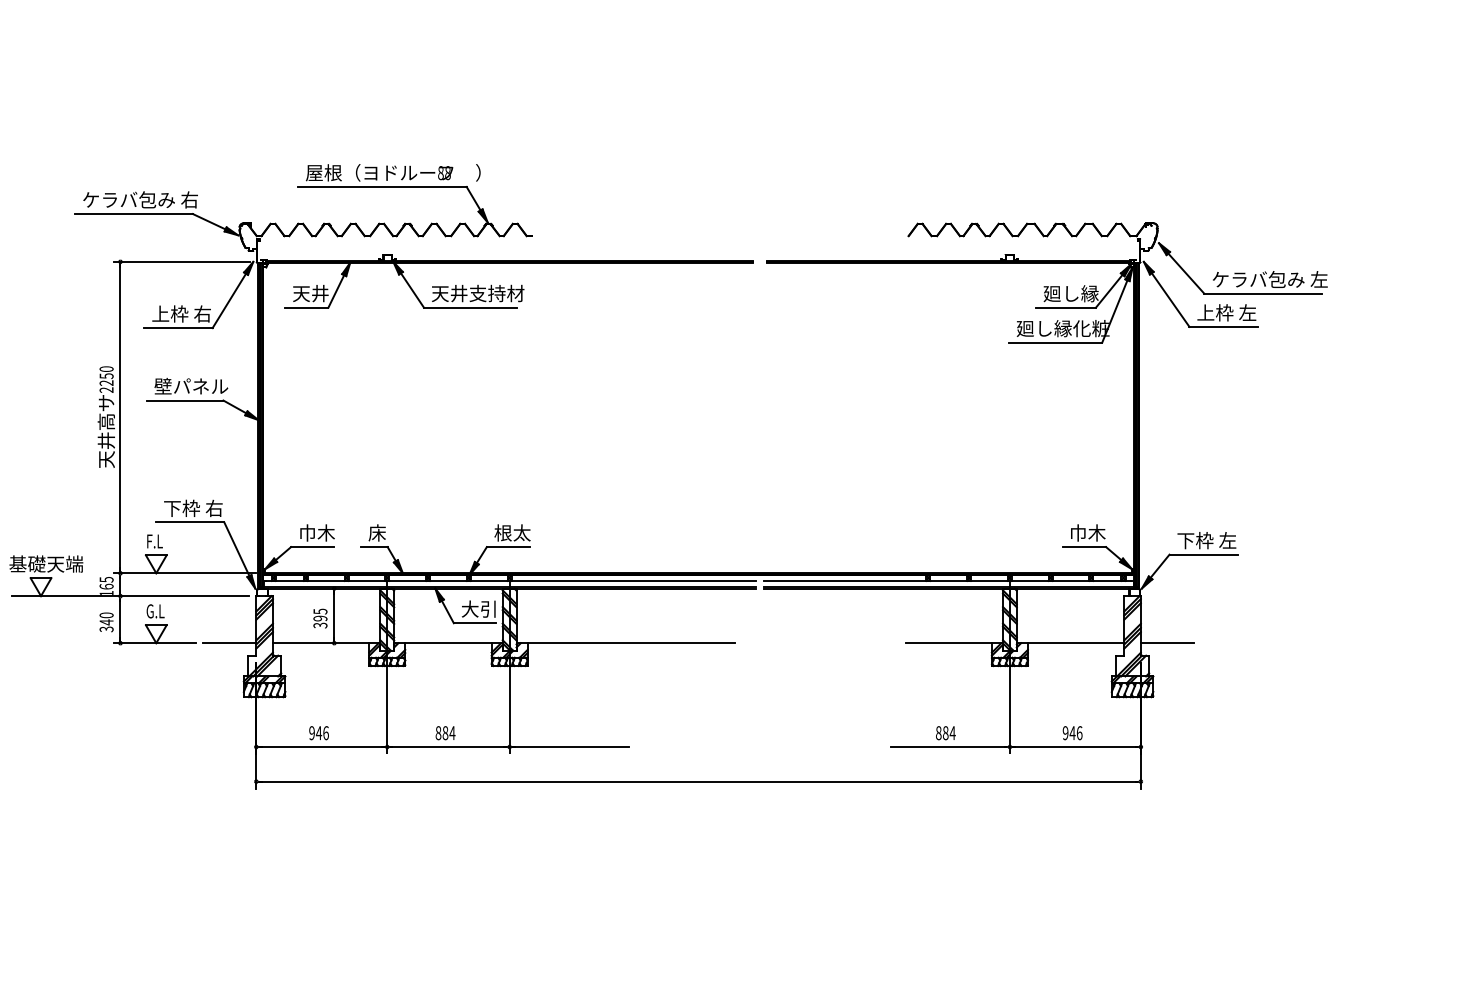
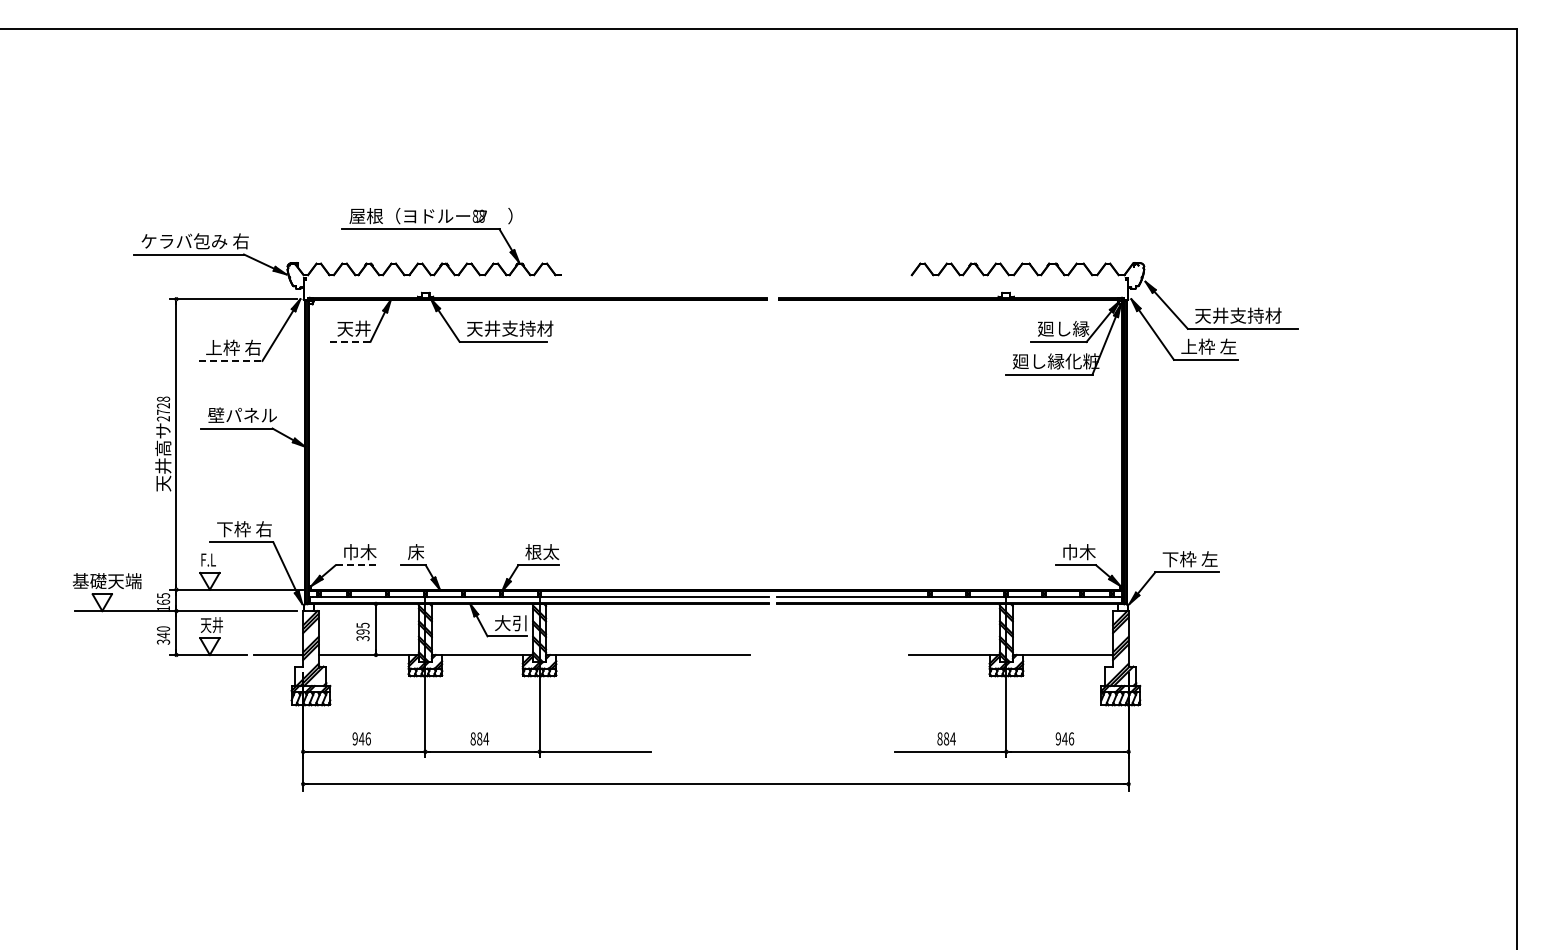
text: (1269, 279) -> (1248, 315), ケラバ包み 左 -> 天井支持材
line: (307, 307) -> (350, 341), solid -> dashed
line: (178, 327) -> (230, 360), solid -> dashed
text: (106, 375) -> (163, 405), 2250 -> 2728
line: (313, 547) -> (356, 565), solid -> dashed
text: (159, 610) -> (212, 624), G.L -> 天井
line: (1167, 642) -> (1153, 654), removed

